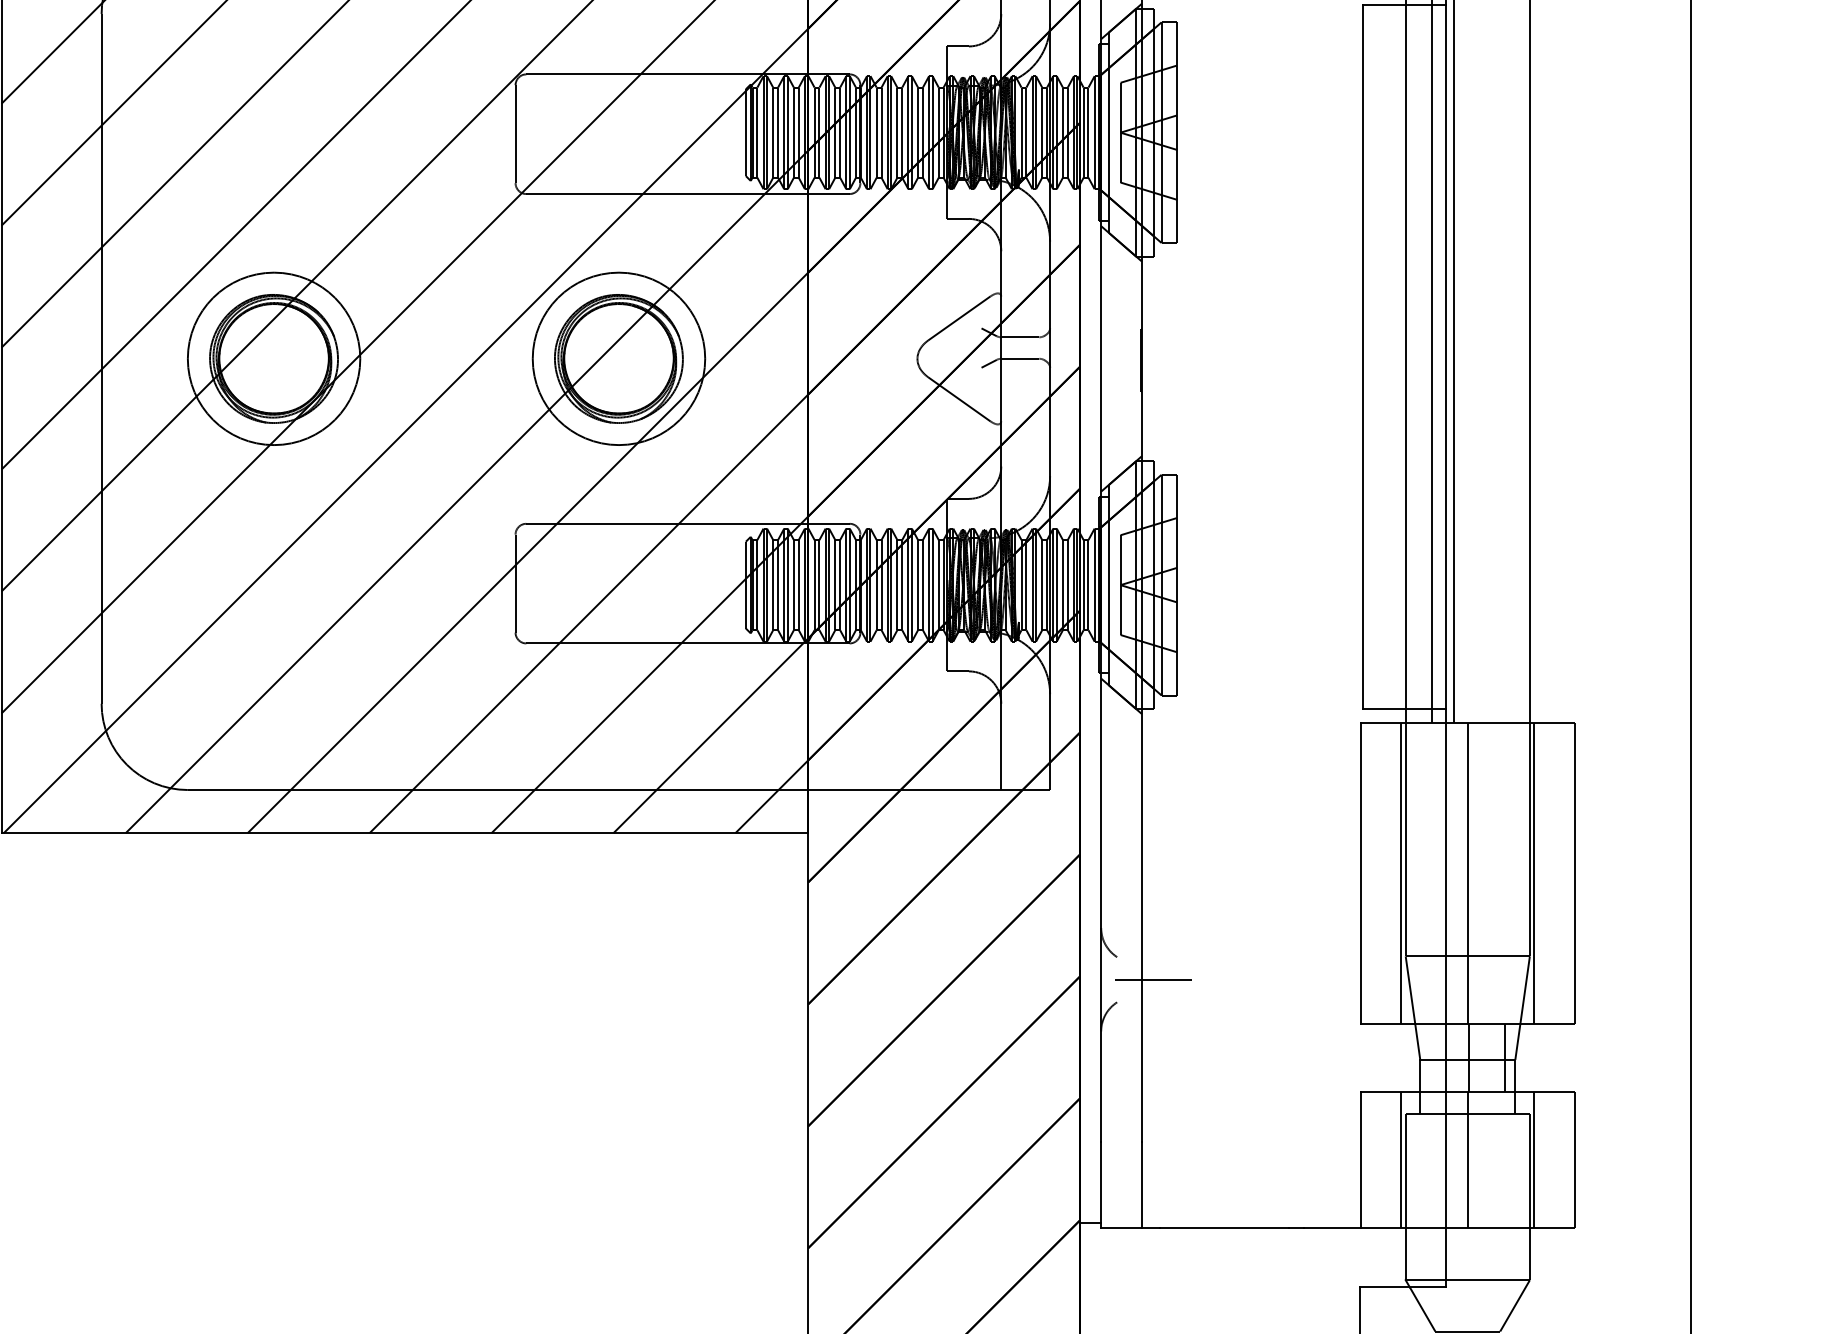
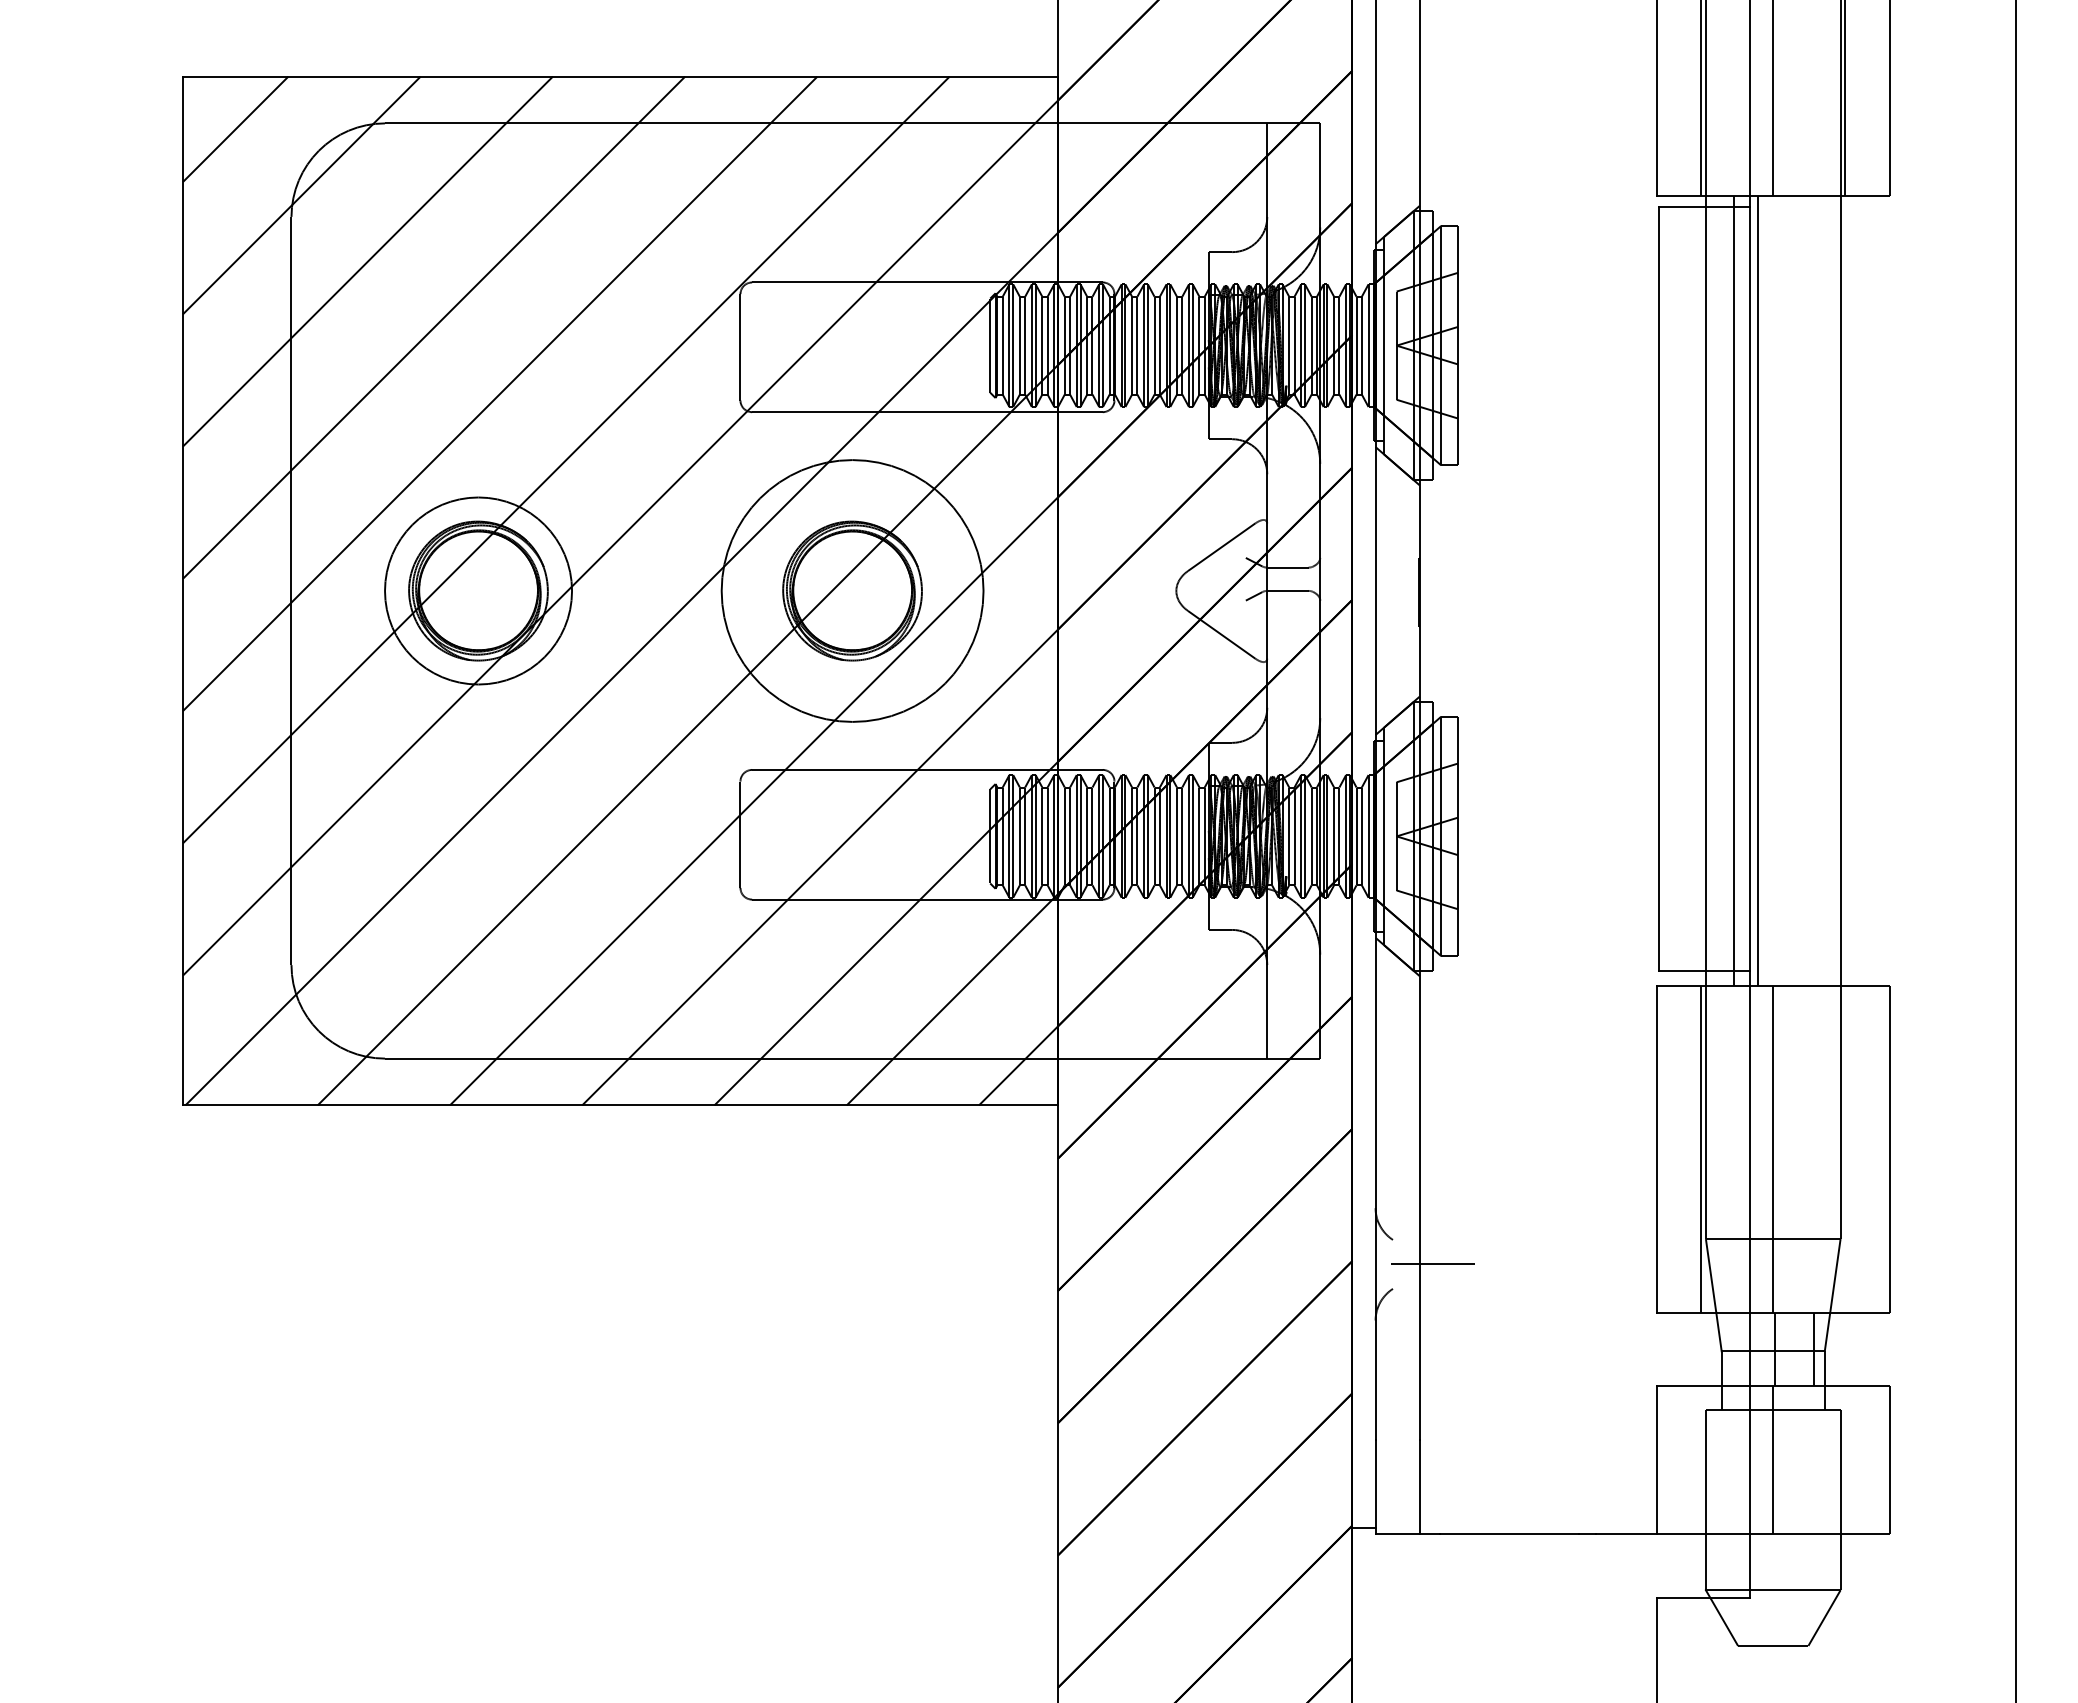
circle: (618, 358) -> (852, 590), size x1.4
line: (1534, 873) -> (1845, 1149), removed
line: (1401, 1159) -> (1701, 1459), removed
line: (1534, 1159) -> (1845, 1459), removed

